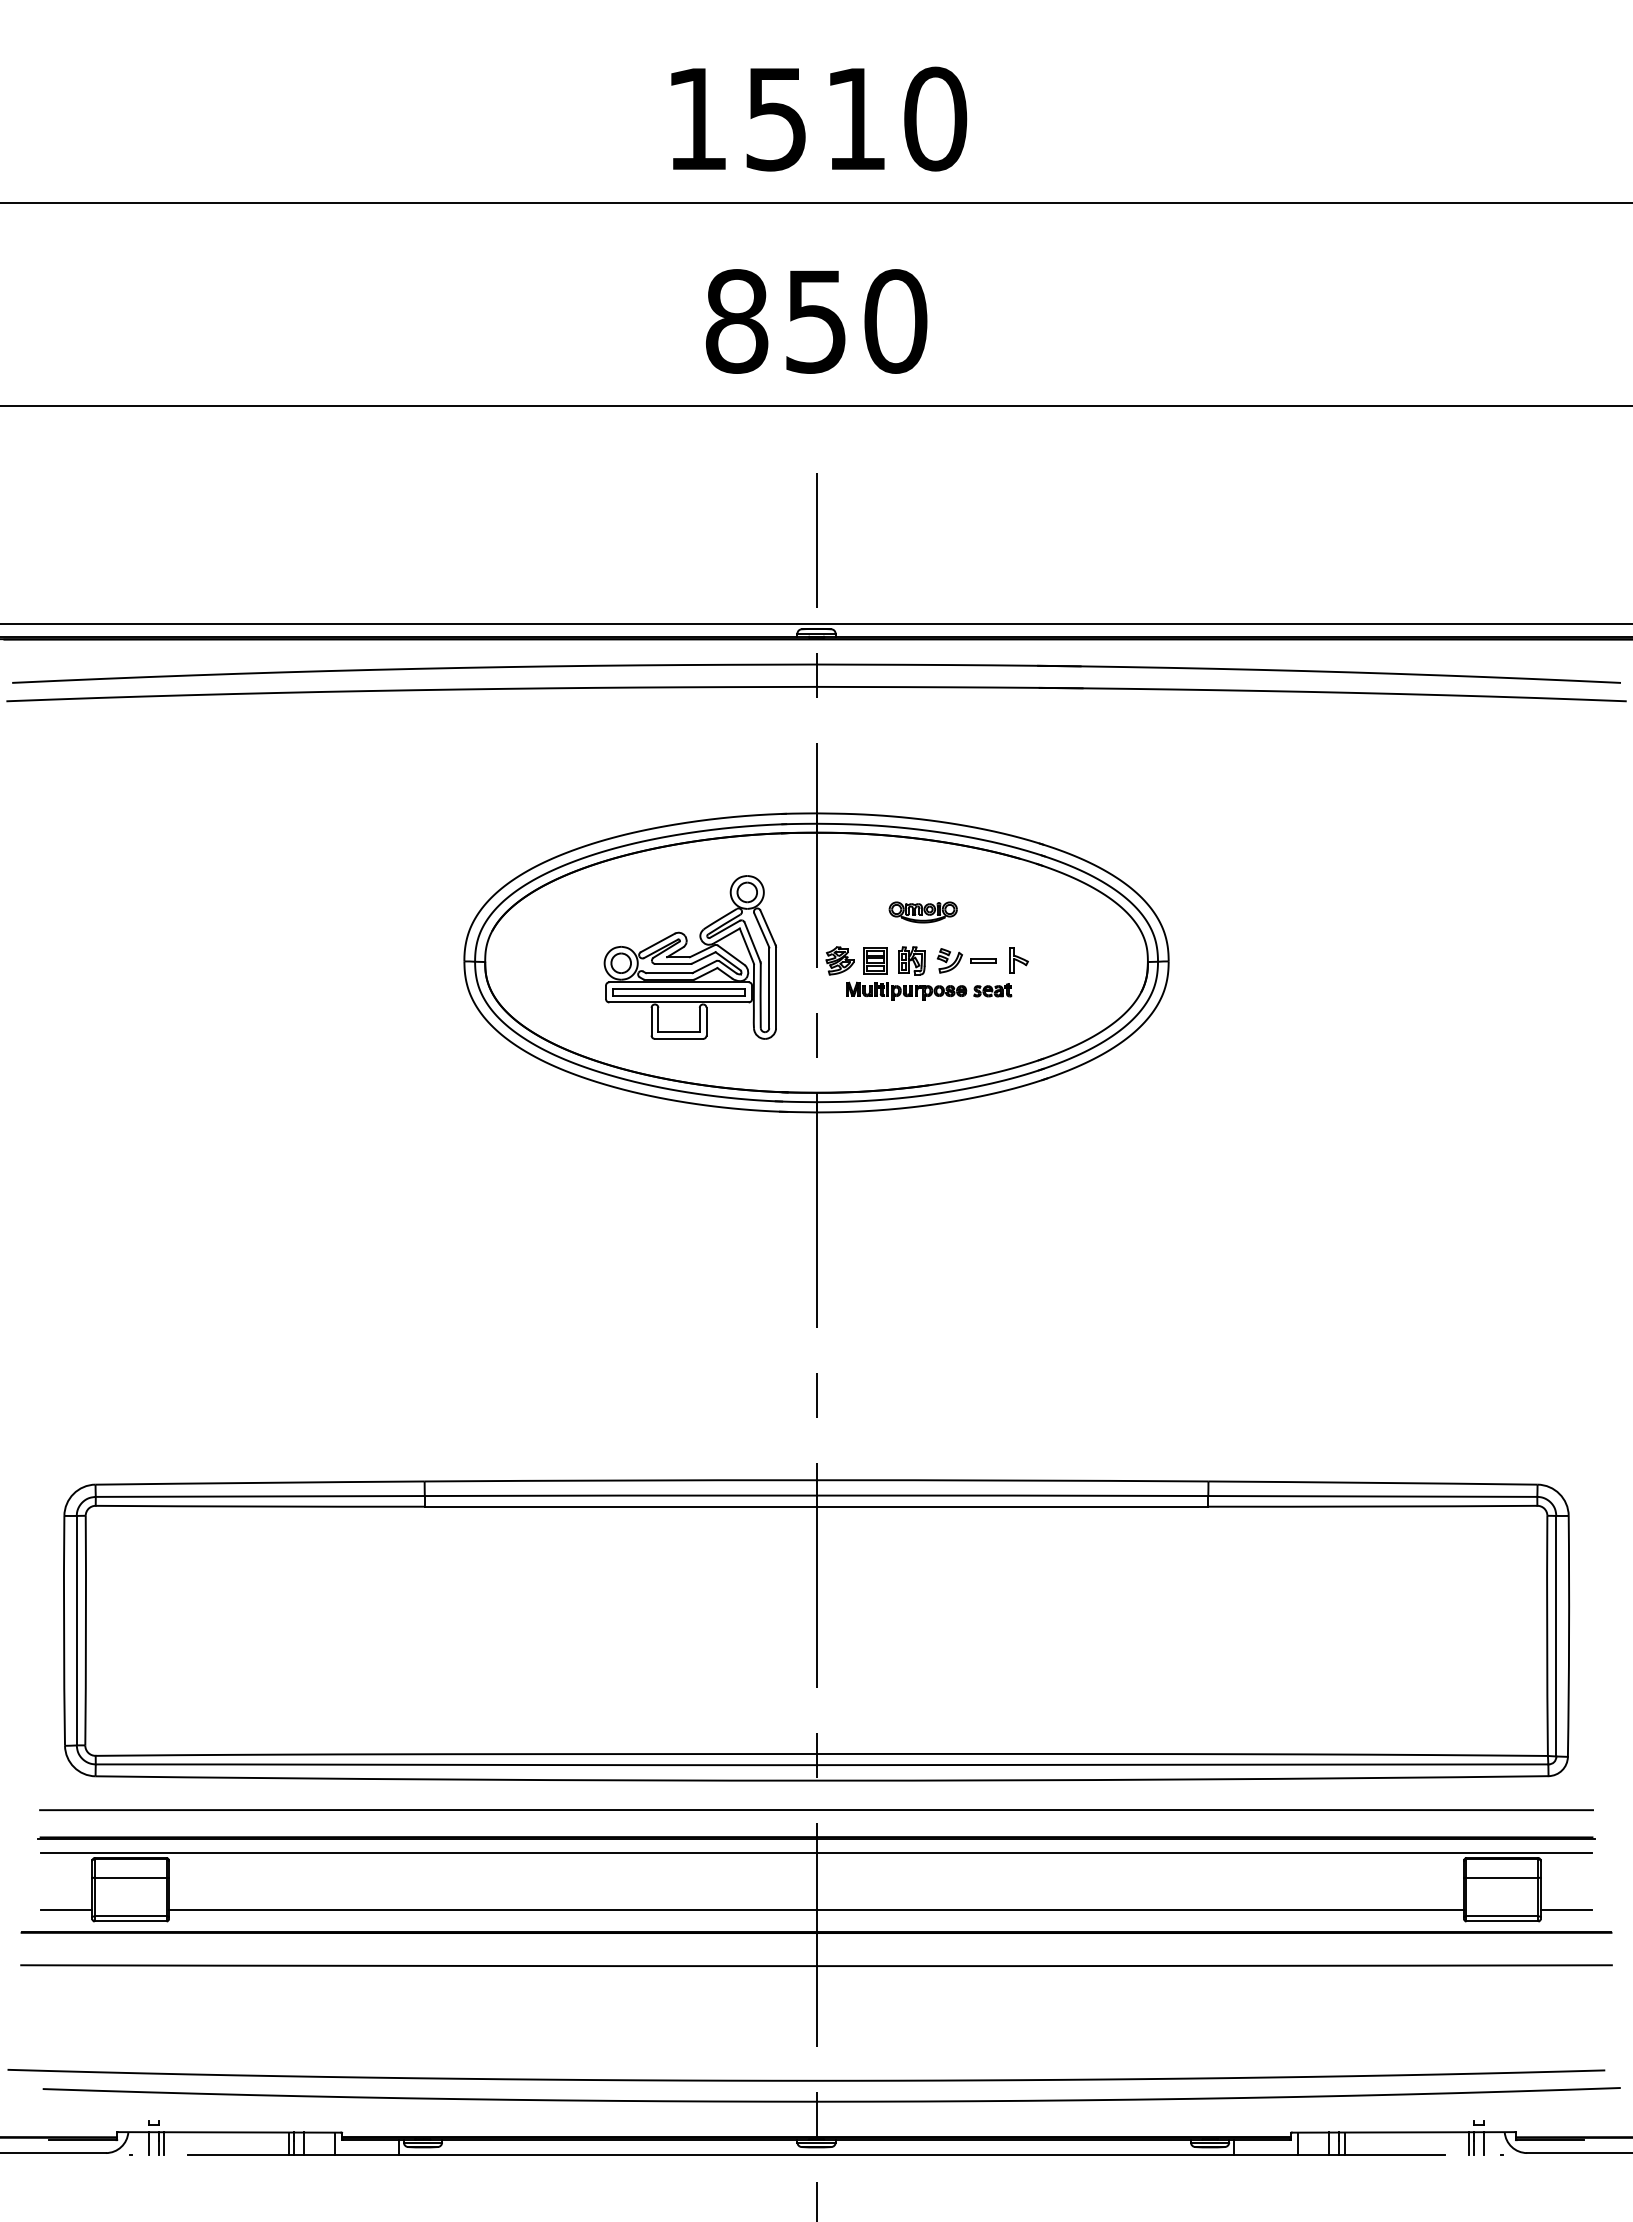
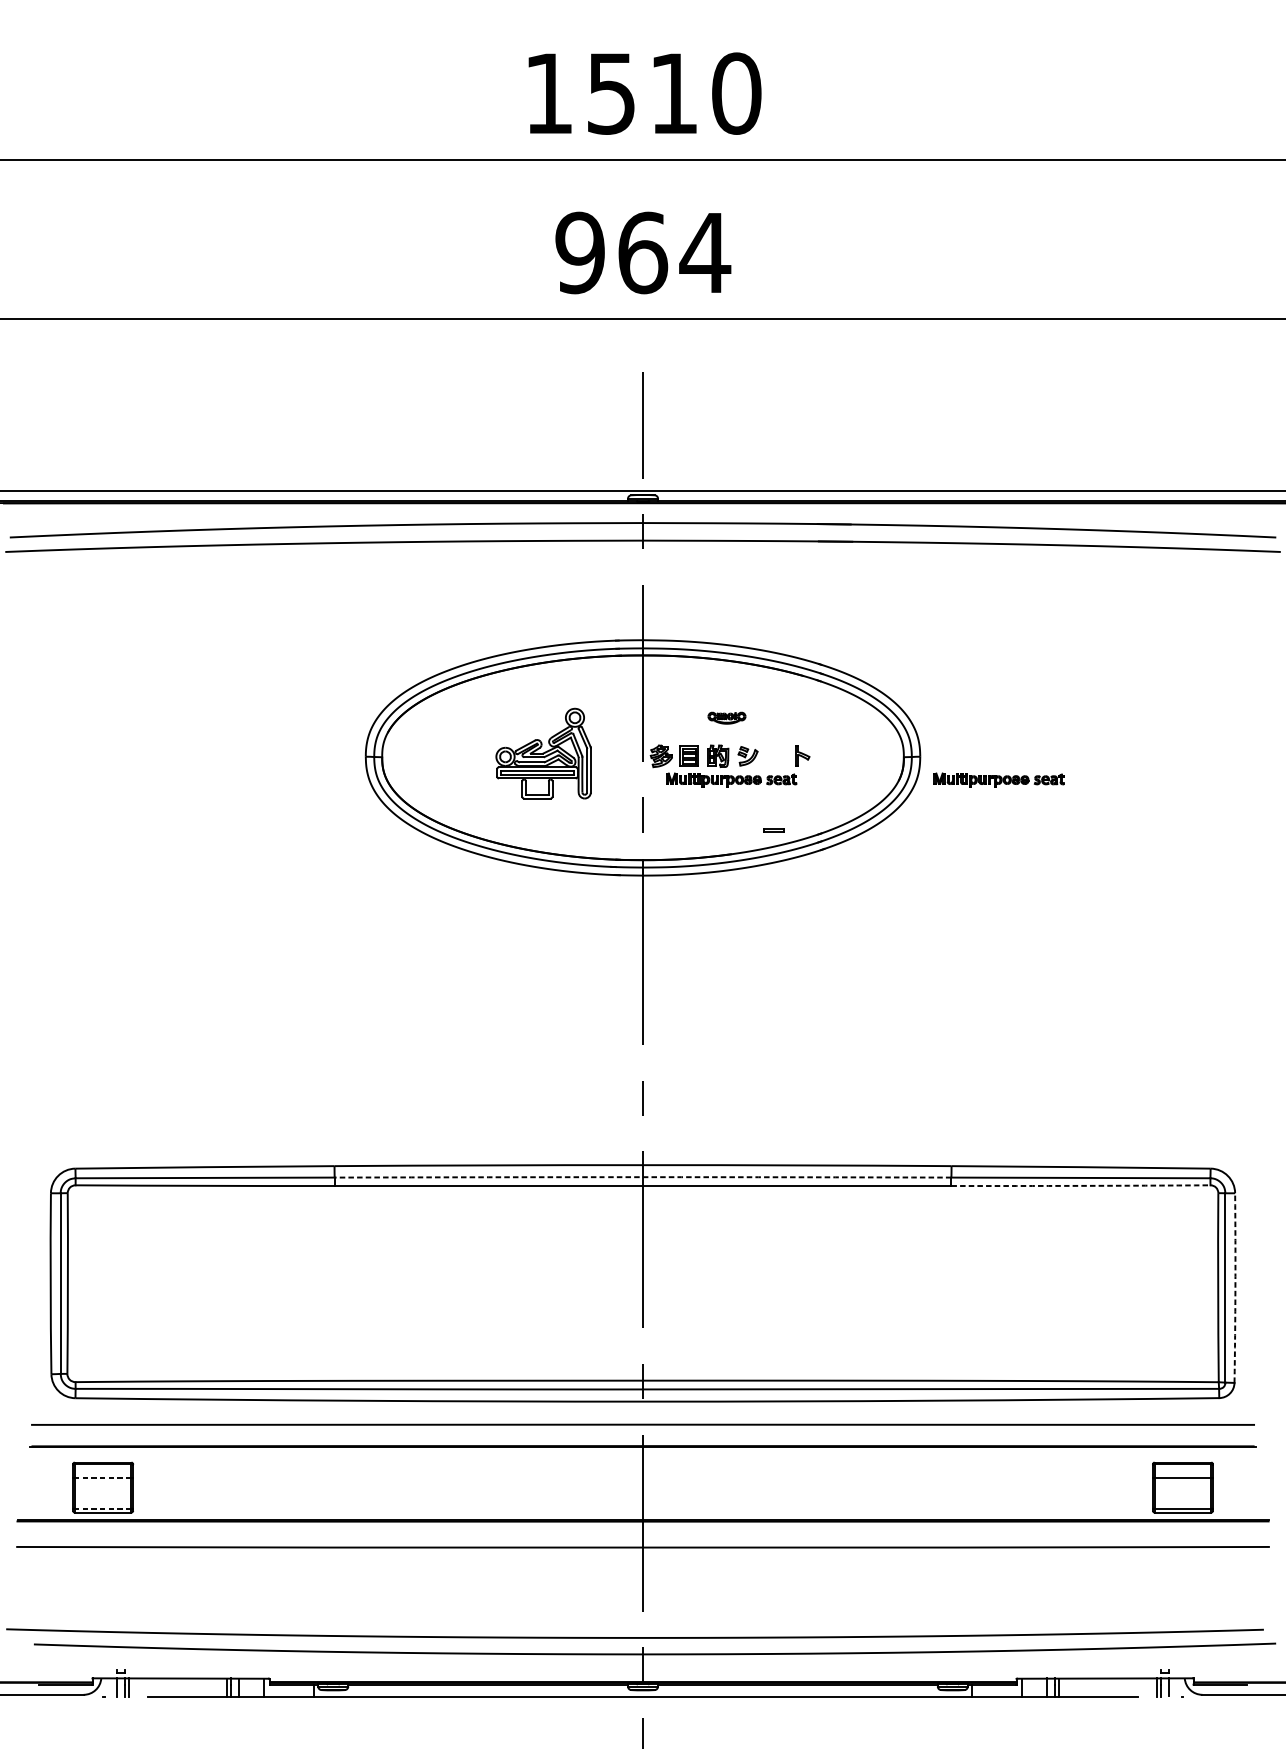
text: (816, 321) -> (643, 253), 850 -> 964
part: (922, 912) -> (726, 718), size x0.7
part: (689, 957) -> (543, 753), size x0.7
part: (983, 960) -> (774, 830), moved
part: (1269, 990) -> (999, 779), added
arc: (816, 1495) -> (643, 1177), solid -> dashed
arc: (1372, 1506) -> (1080, 1185), solid -> dashed
arc: (1569, 1636) -> (1235, 1288), solid -> dashed
line: (816, 1853) -> (643, 1458), removed
line: (130, 1877) -> (102, 1477), solid -> dashed
line: (66, 1910) -> (52, 1503), removed
line: (816, 1910) -> (643, 1503), removed
line: (1566, 1910) -> (1233, 1503), removed
line: (130, 1916) -> (102, 1508), solid -> dashed

